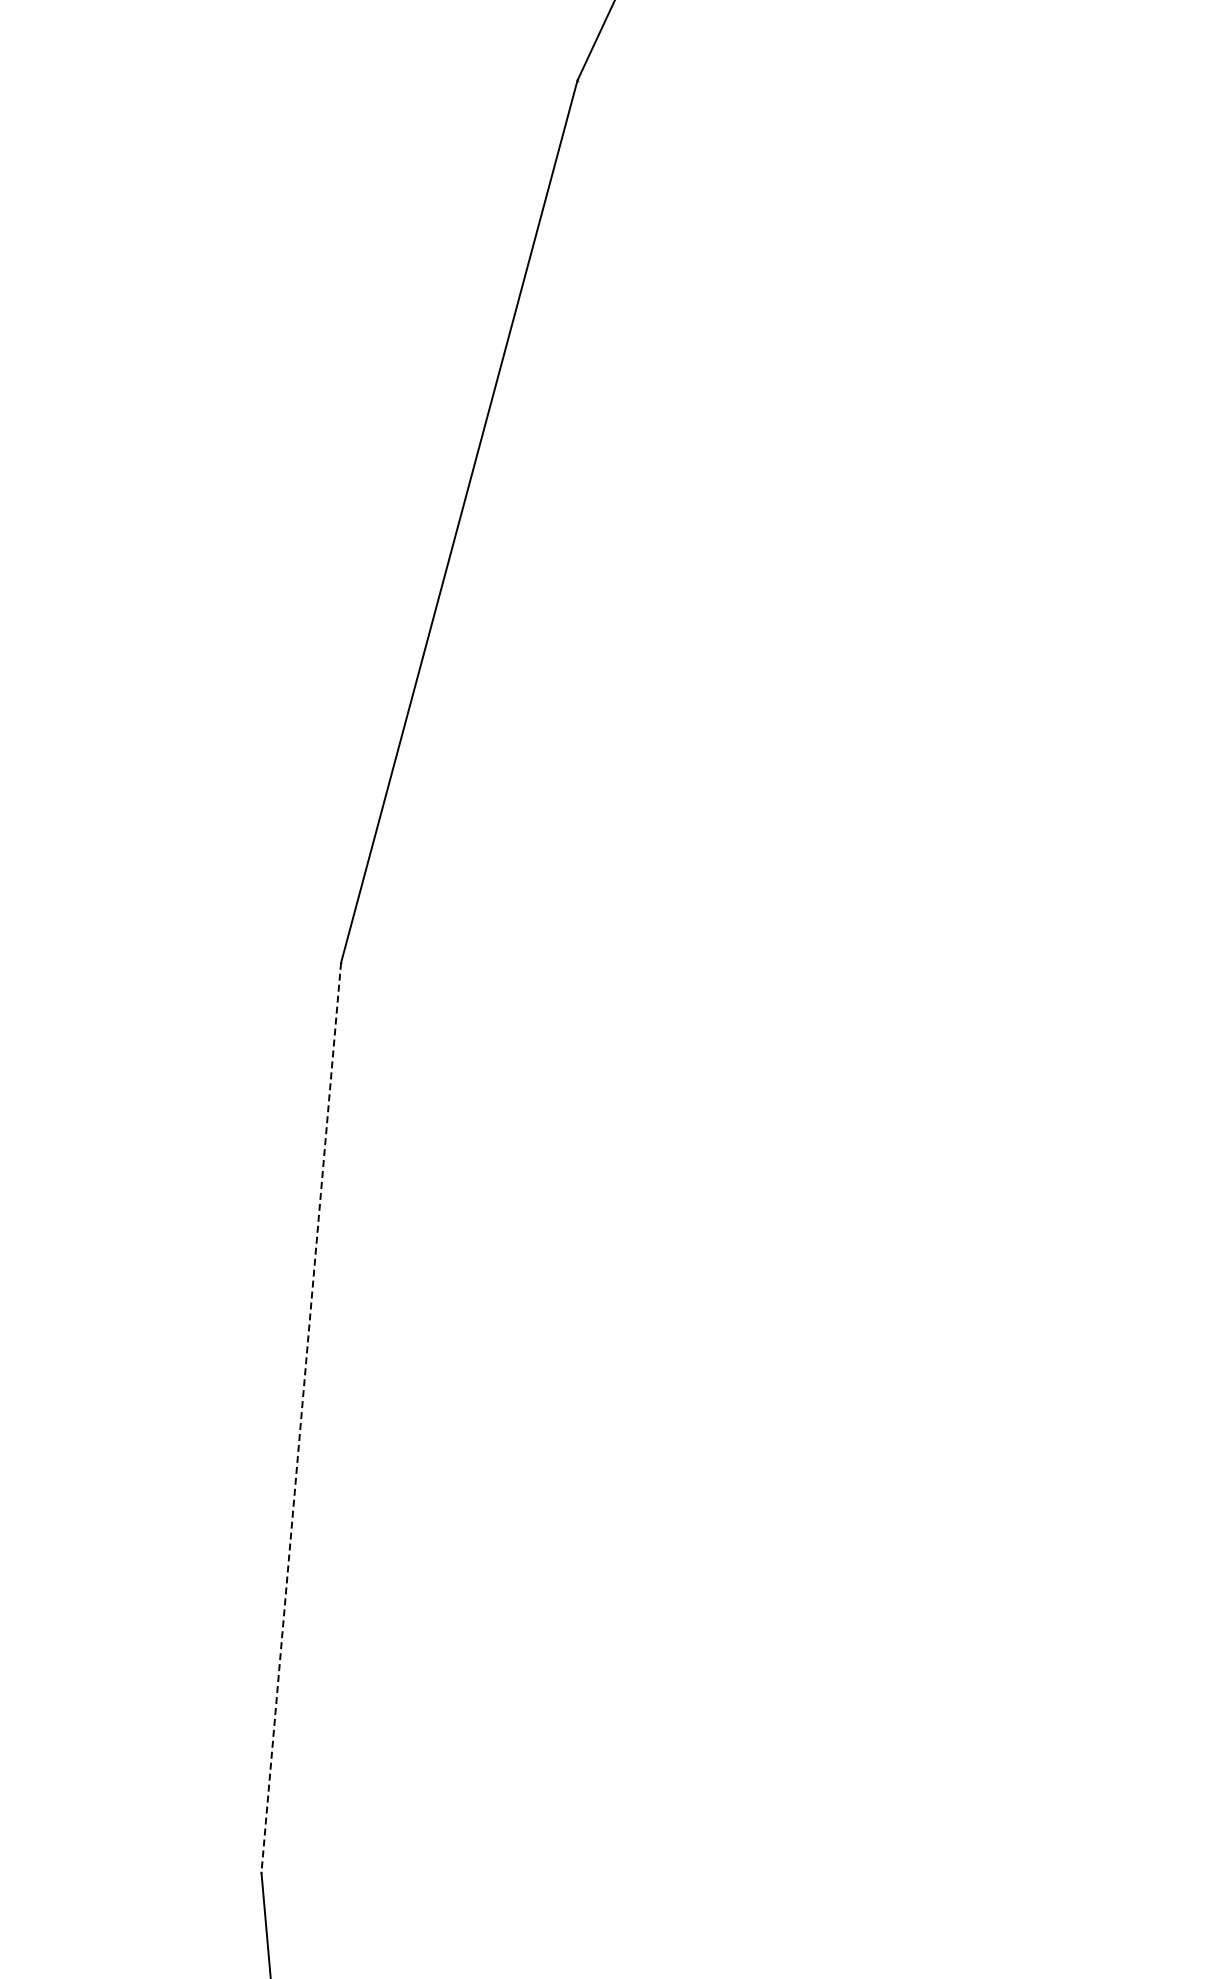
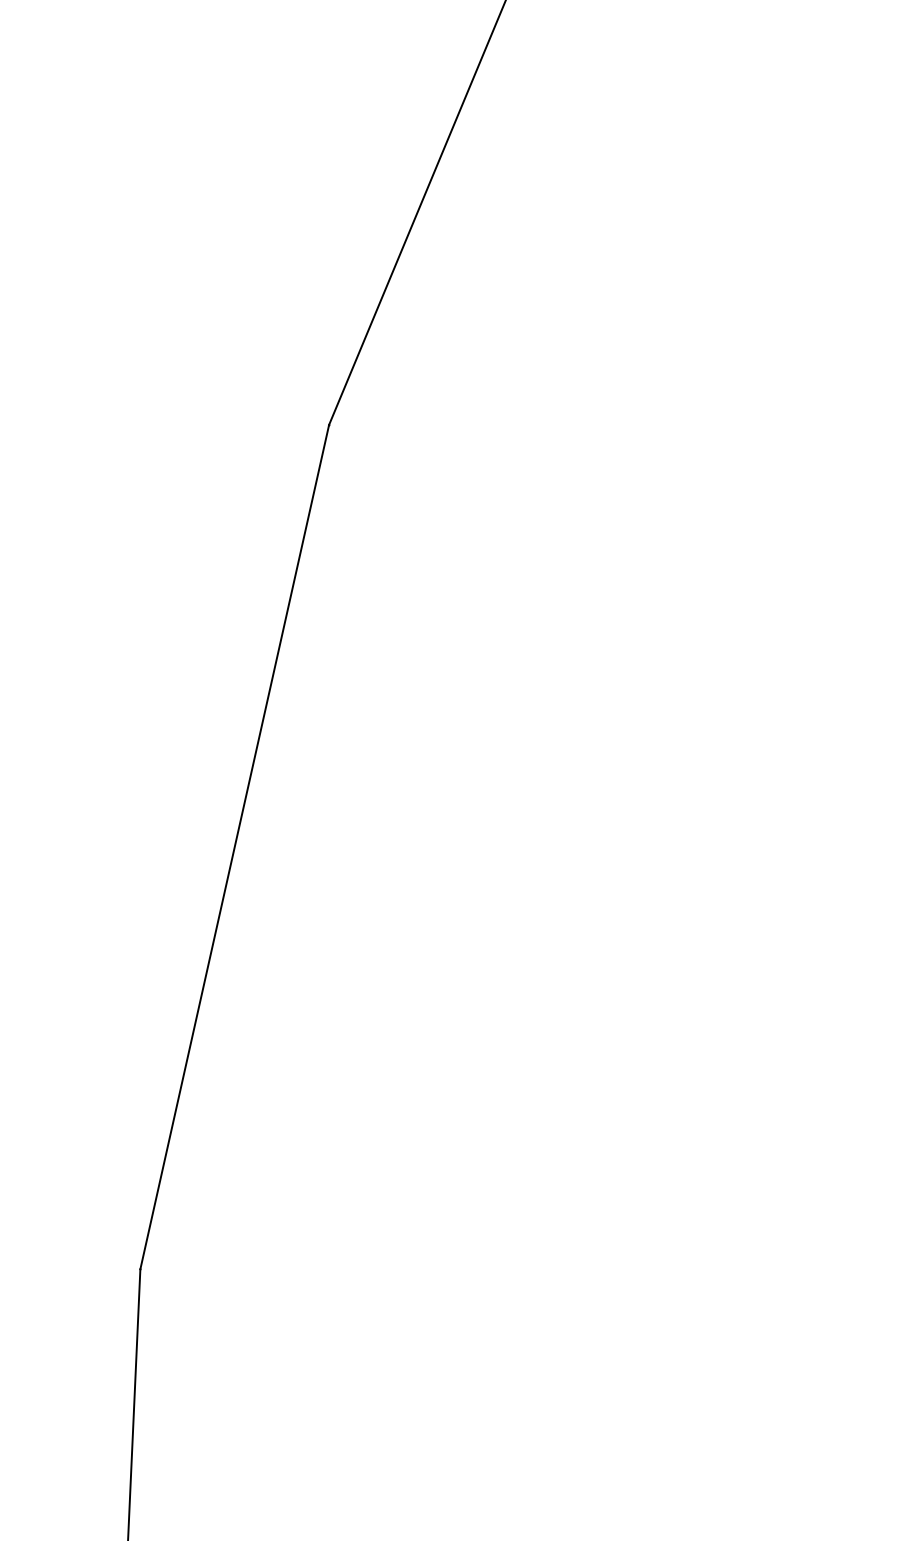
line: (301, 1417) -> (234, 846), dashed -> solid

